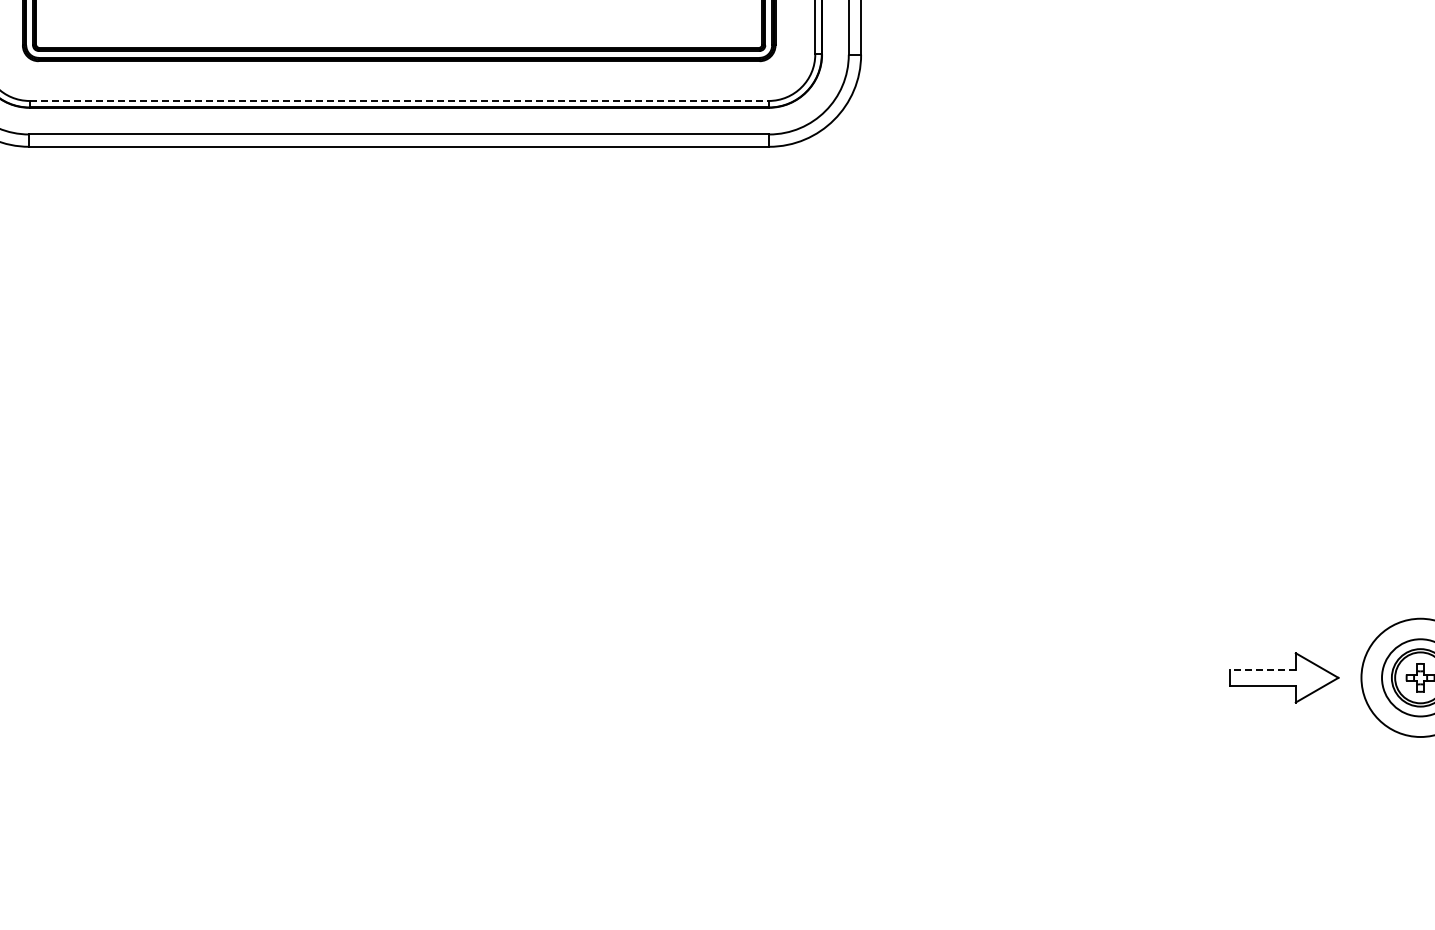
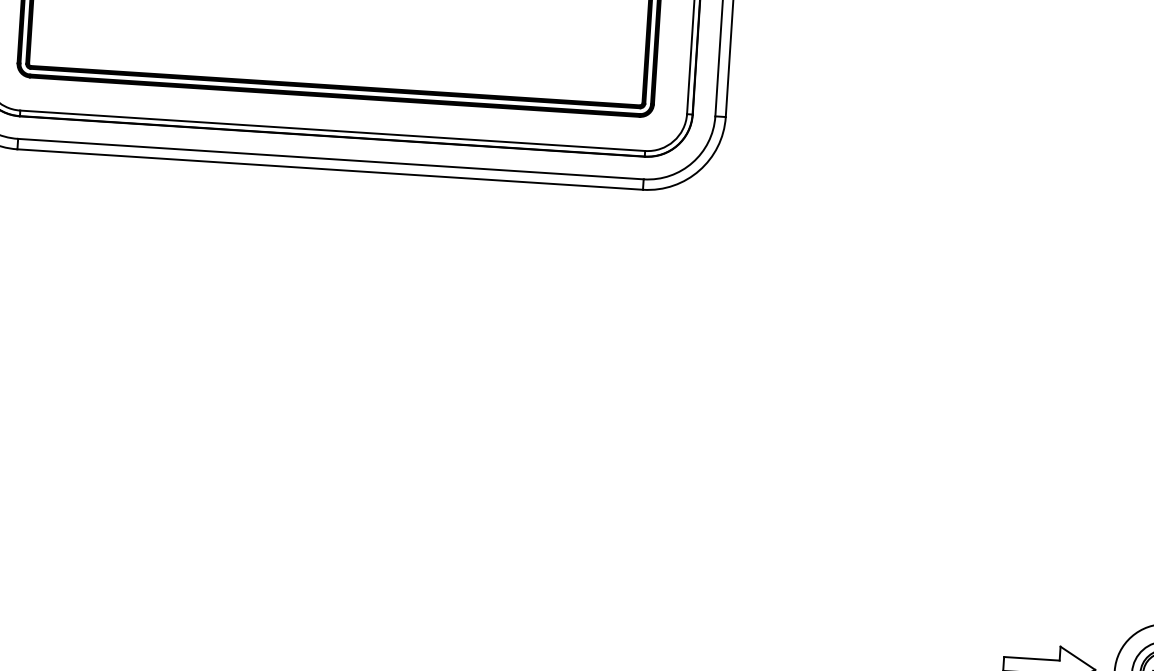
line: (399, 100) -> (333, 130), dashed -> solid
line: (1262, 669) -> (1031, 658), dashed -> solid

